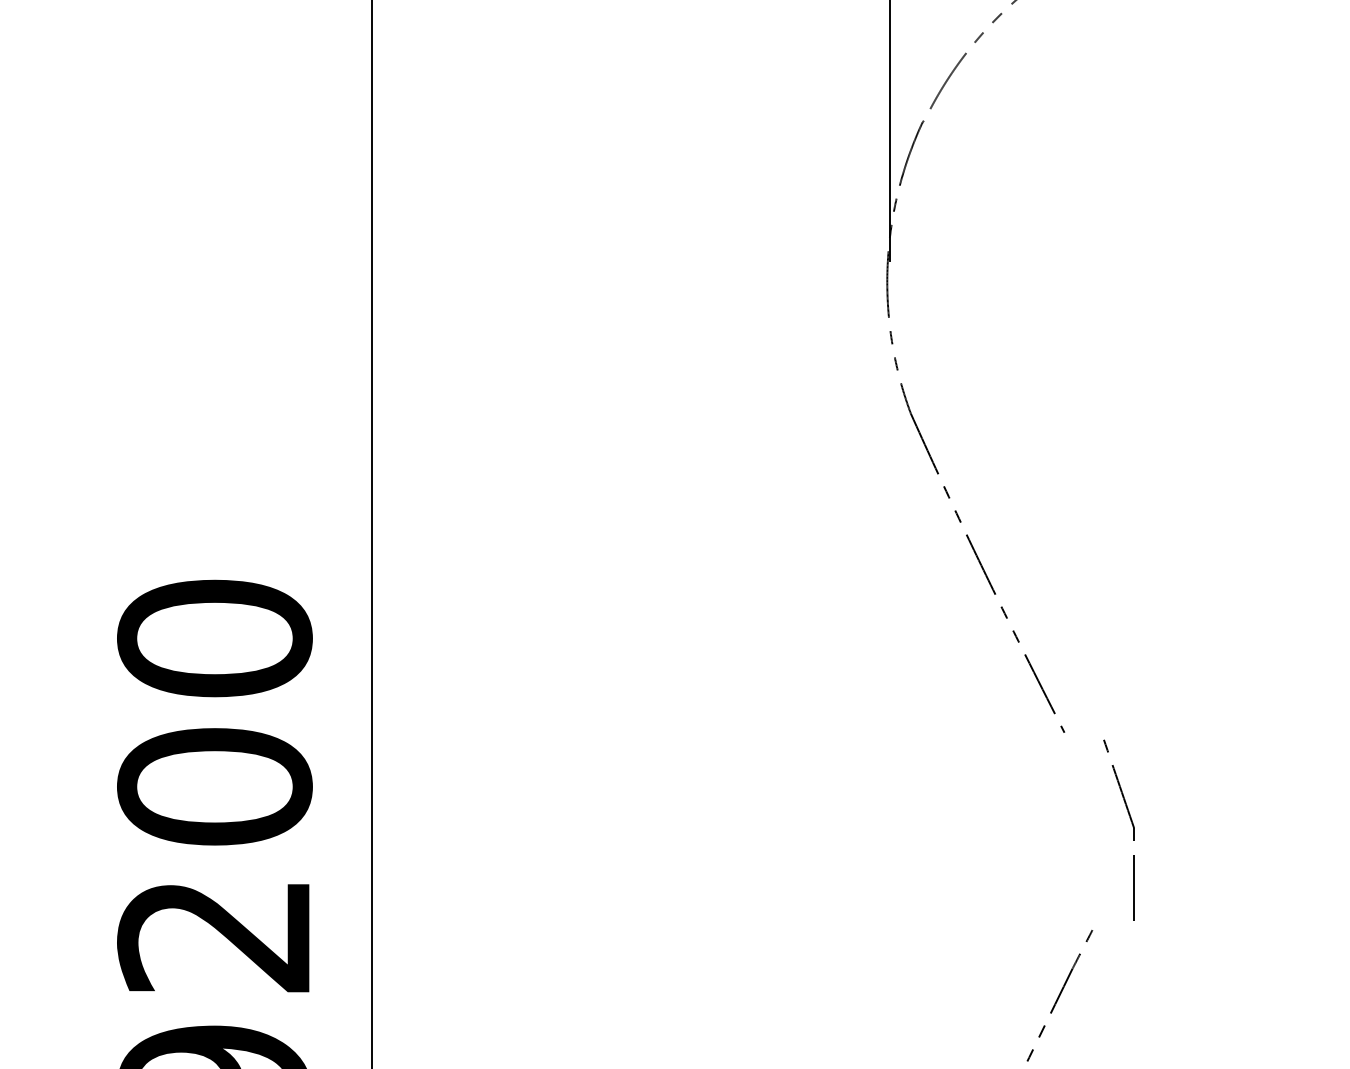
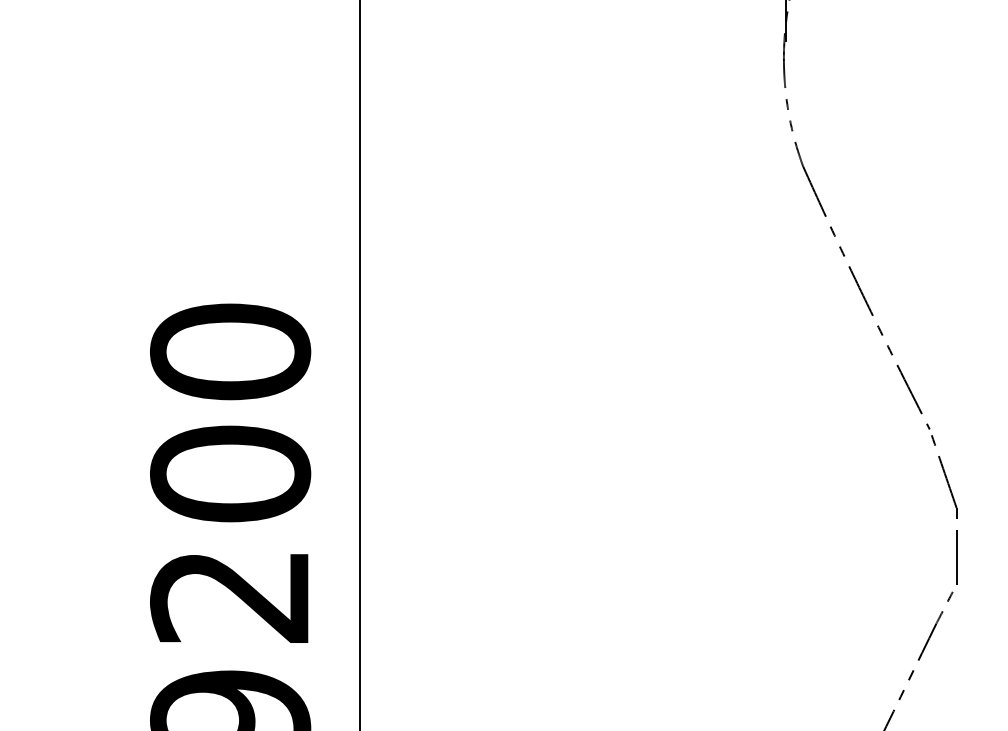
part: (1131, 824) -> (954, 504), moved

